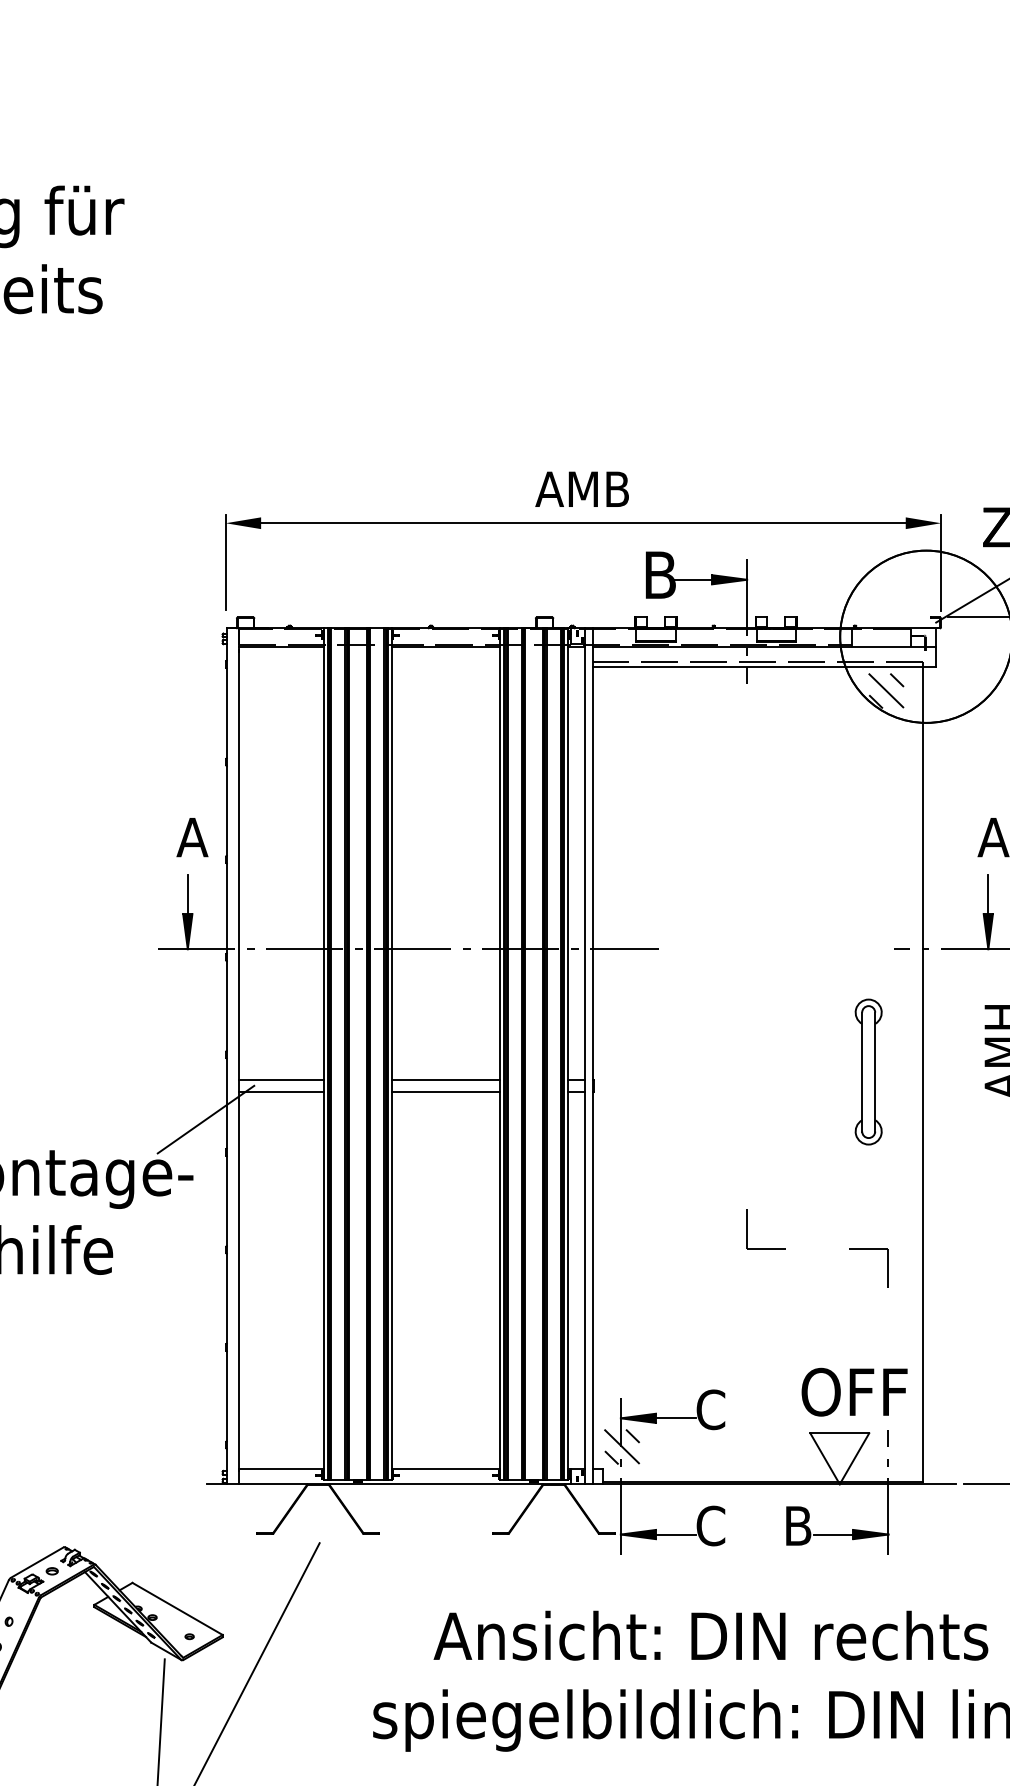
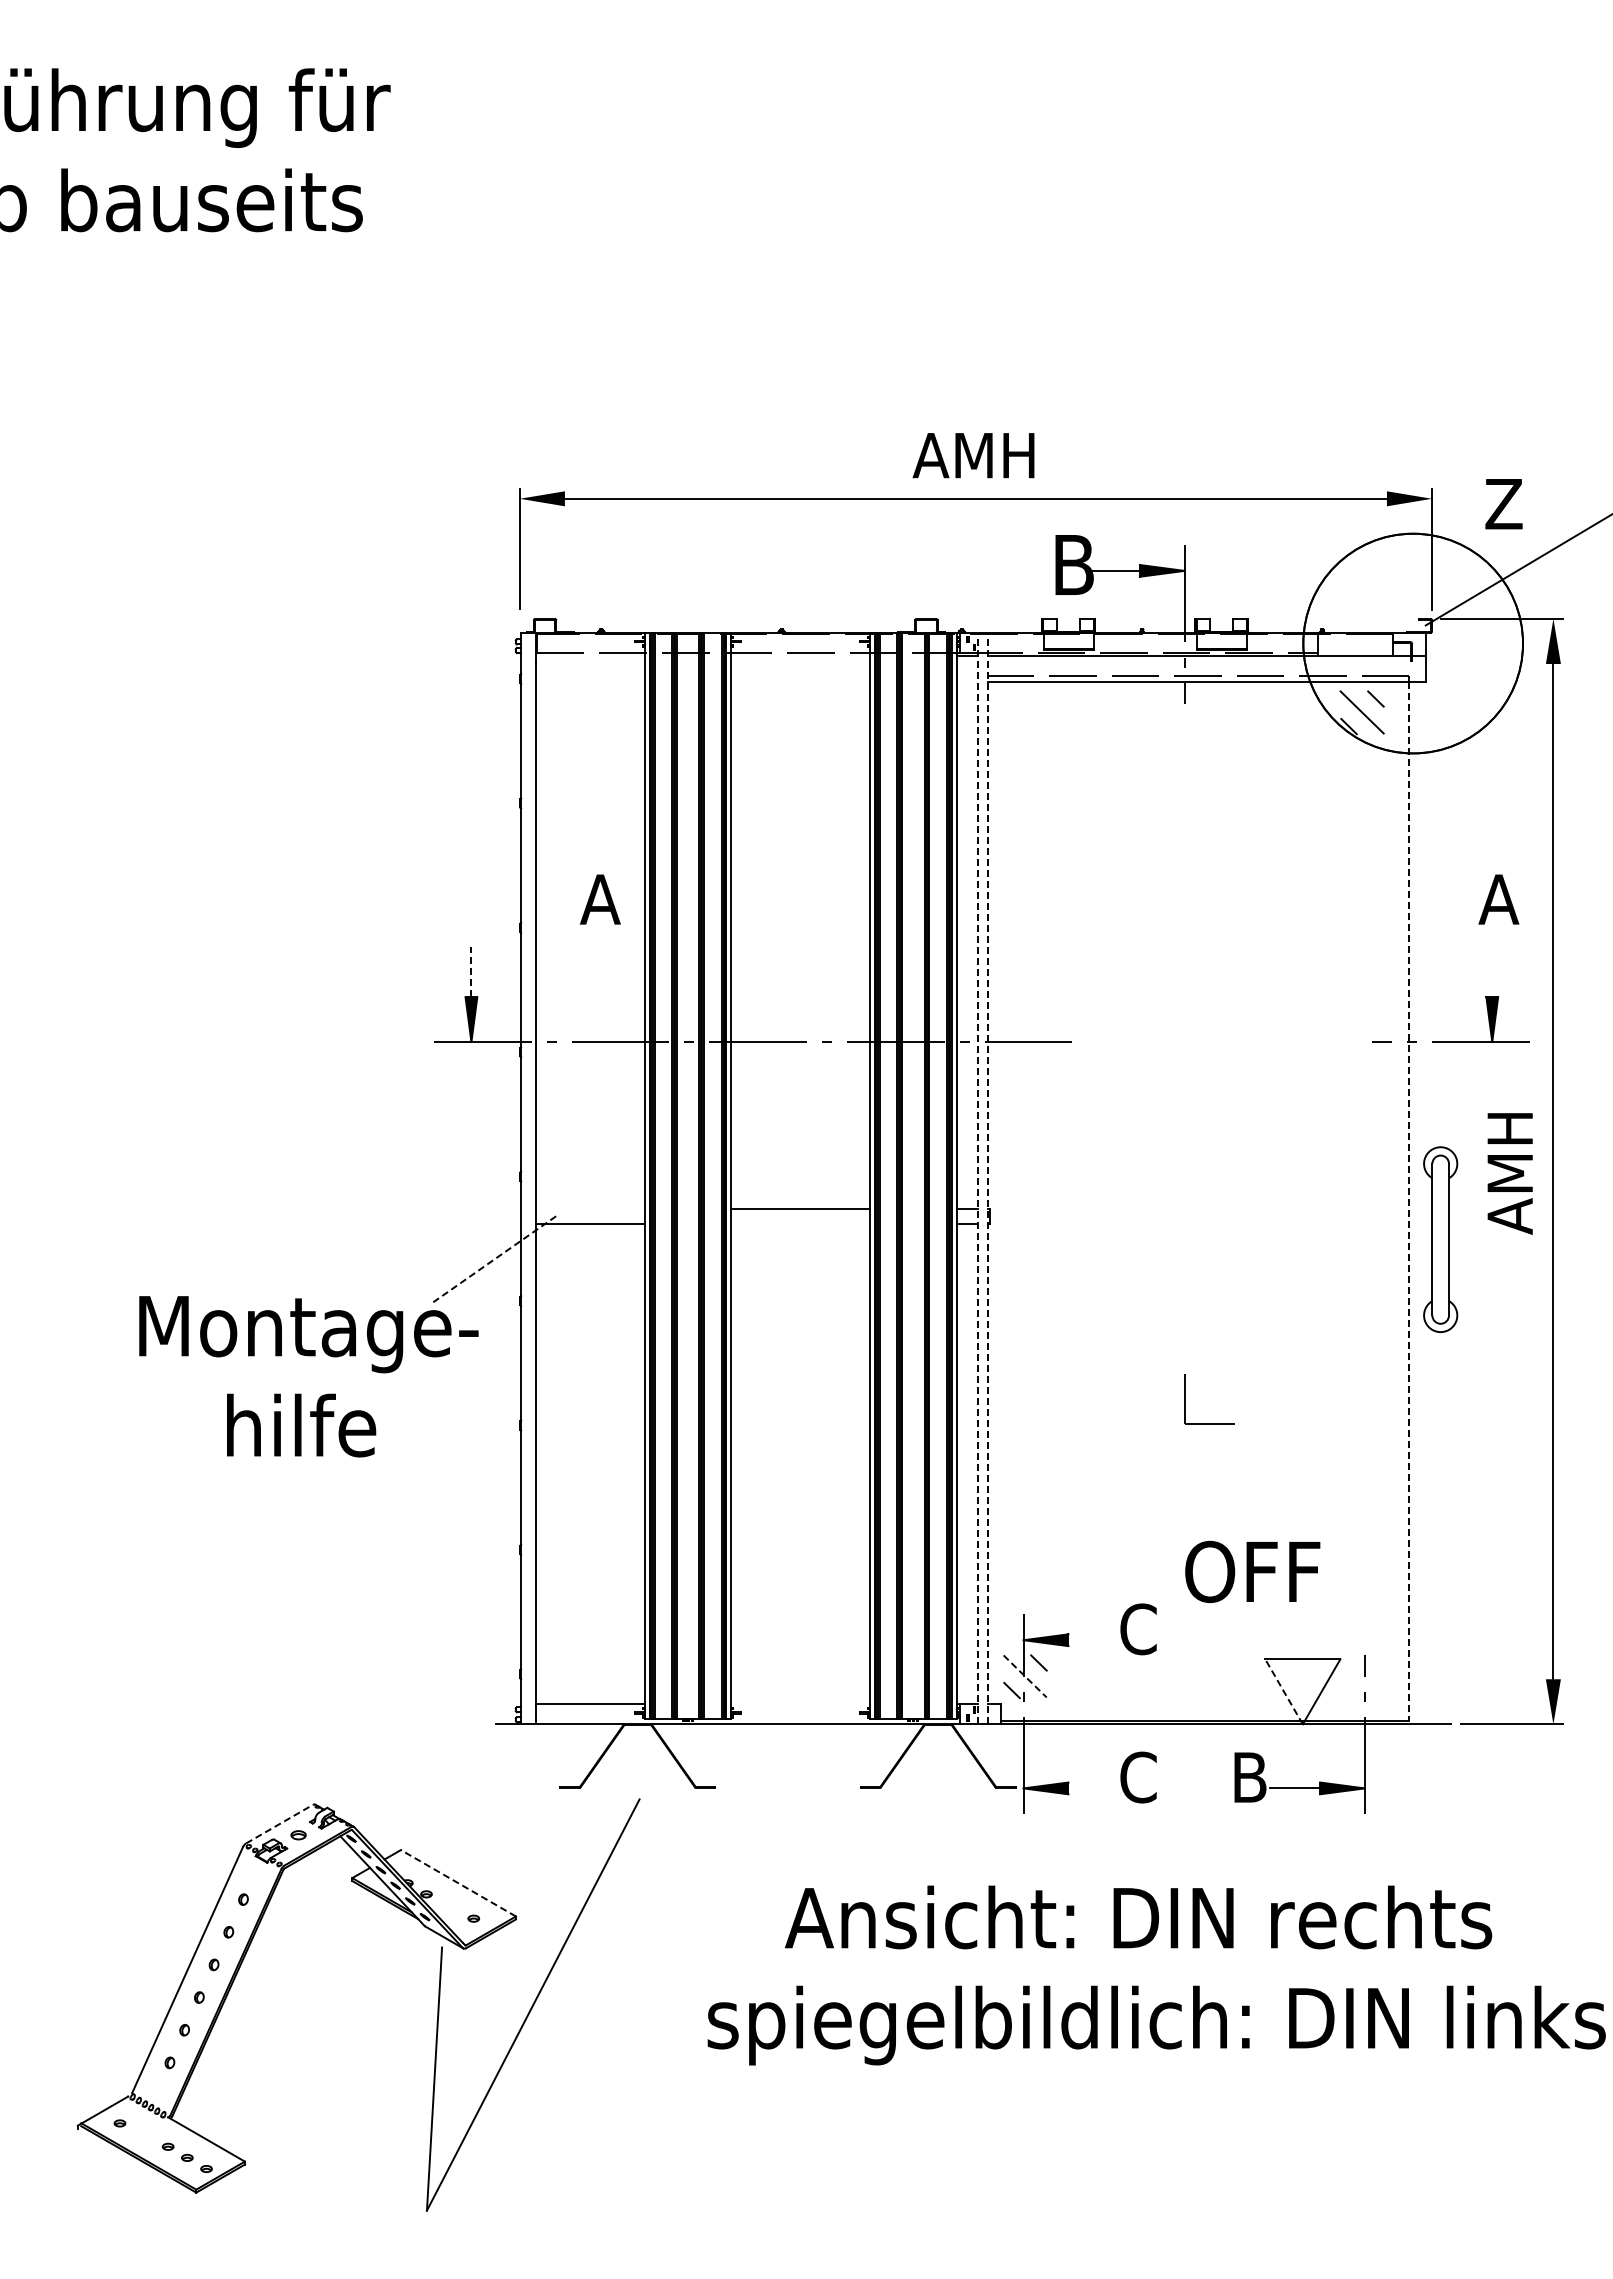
text: (581, 489) -> (973, 455), AMB -> AMH
line: (281, 646) -> (590, 656), removed
line: (445, 646) -> (800, 656), removed
text: (192, 837) -> (600, 899), moved
line: (187, 893) -> (471, 971), solid -> dashed
line: (988, 893) -> (1492, 971), removed
line: (585, 1056) -> (978, 1178), solid -> dashed
line: (593, 1056) -> (988, 1178), solid -> dashed
part: (868, 1071) -> (1440, 1239), moved
line: (923, 1074) -> (1409, 1201), solid -> dashed
line: (281, 1079) -> (590, 1208), removed
line: (445, 1091) -> (800, 1223), removed
line: (205, 1119) -> (494, 1259), solid -> dashed
part: (869, 1249) -> (1340, 1424), removed
text: (854, 1391) -> (1252, 1571), moved
line: (675, 1418) -> (1093, 1640), removed
line: (622, 1446) -> (1025, 1676), solid -> dashed
line: (825, 1458) -> (1284, 1691), solid -> dashed
line: (445, 1468) -> (800, 1704), removed
line: (675, 1534) -> (1093, 1788), removed
line: (37, 1562) -> (279, 1823), solid -> dashed
line: (177, 1609) -> (458, 1883), solid -> dashed

